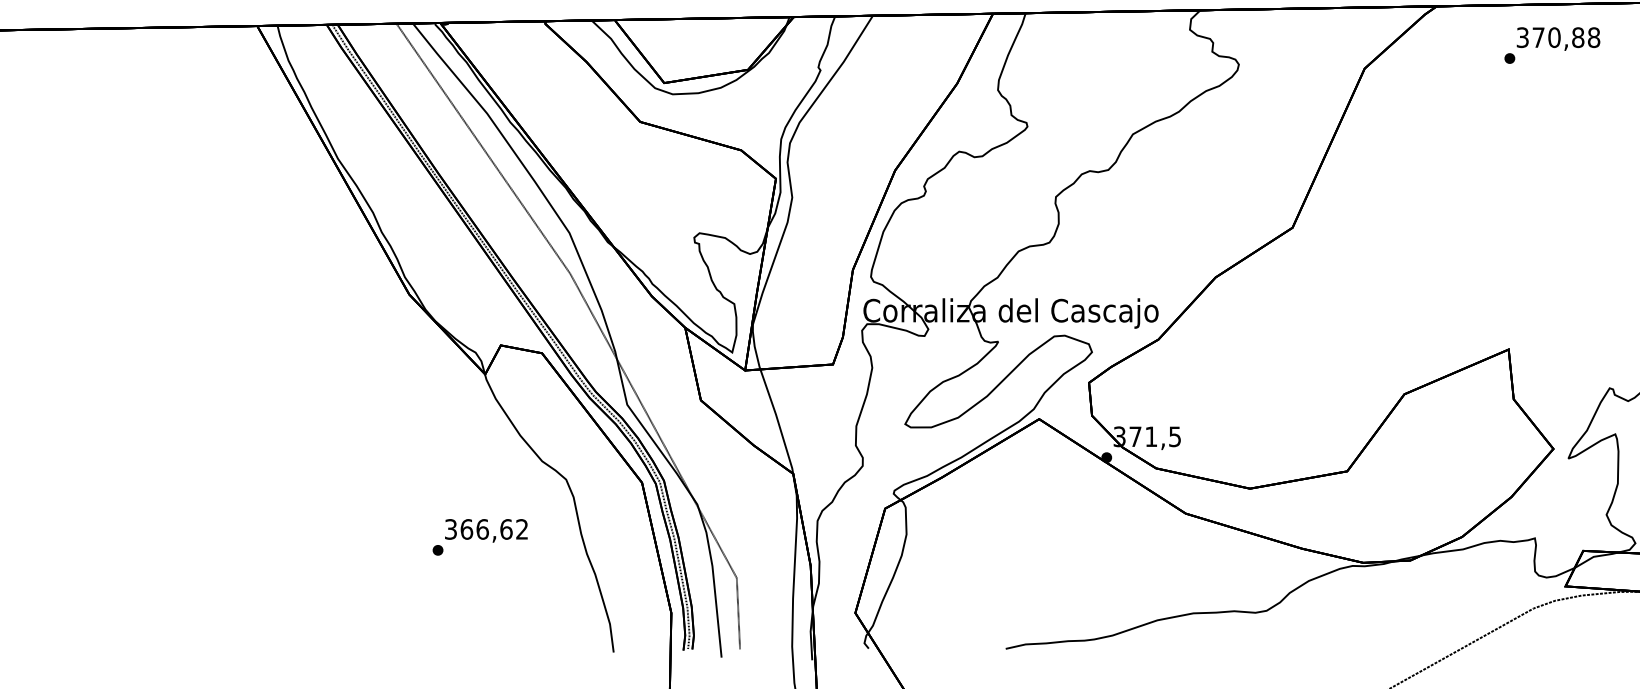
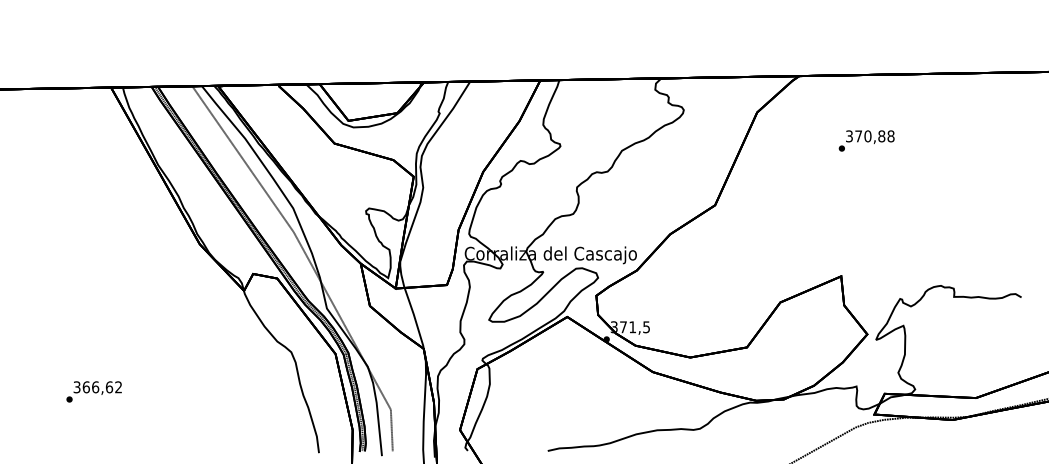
text: (1551, 44) -> (866, 140), moved
text: (479, 536) -> (93, 391), moved

